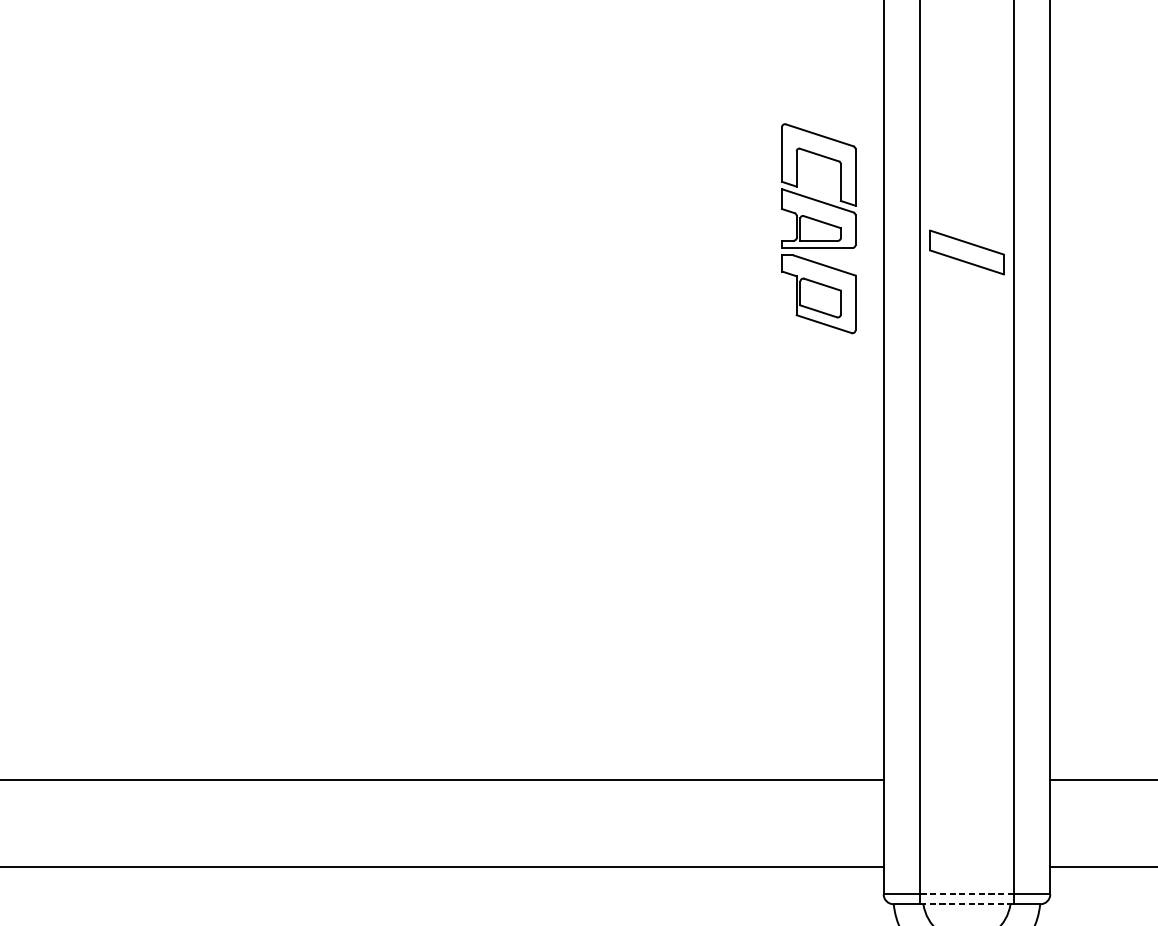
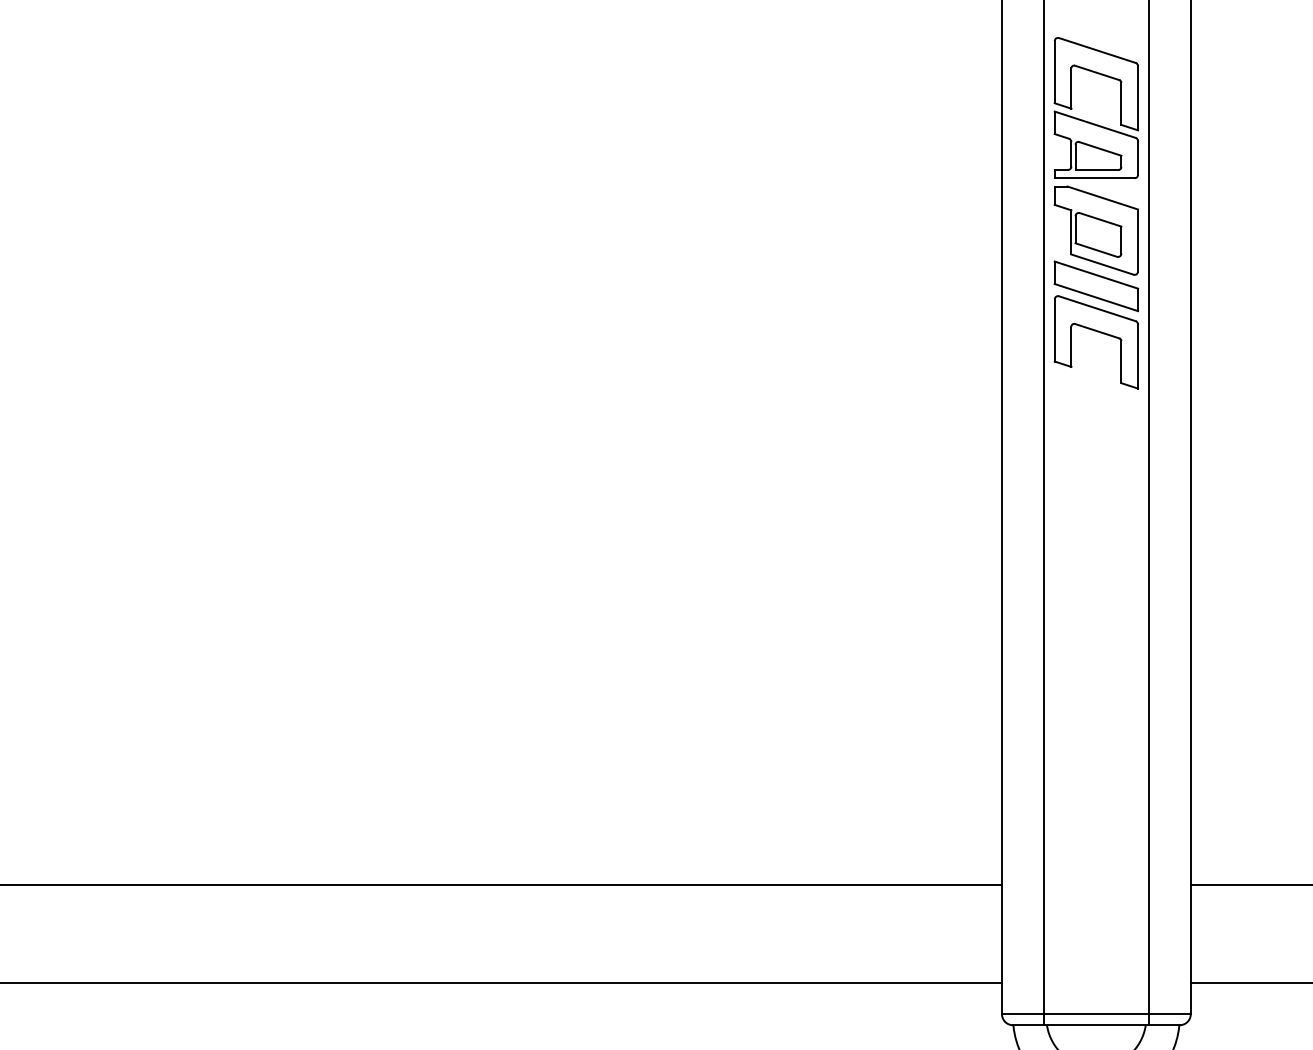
part: (818, 228) -> (1095, 156), moved
part: (967, 293) -> (1097, 332), added
line: (967, 894) -> (1096, 1014), dashed -> solid
line: (967, 904) -> (1096, 1025), dashed -> solid

